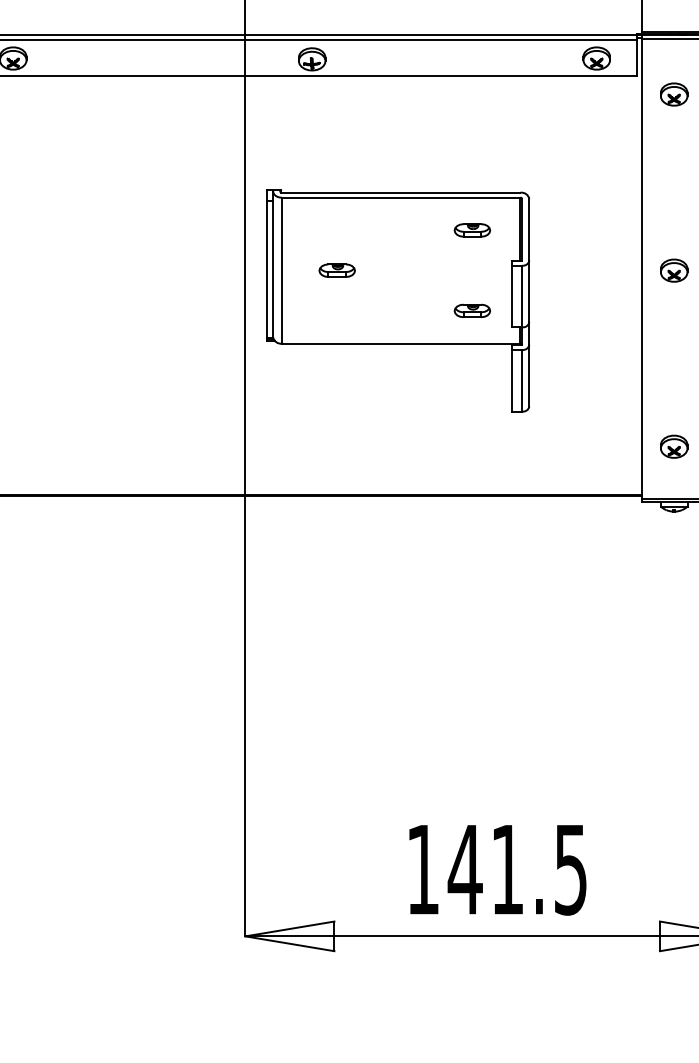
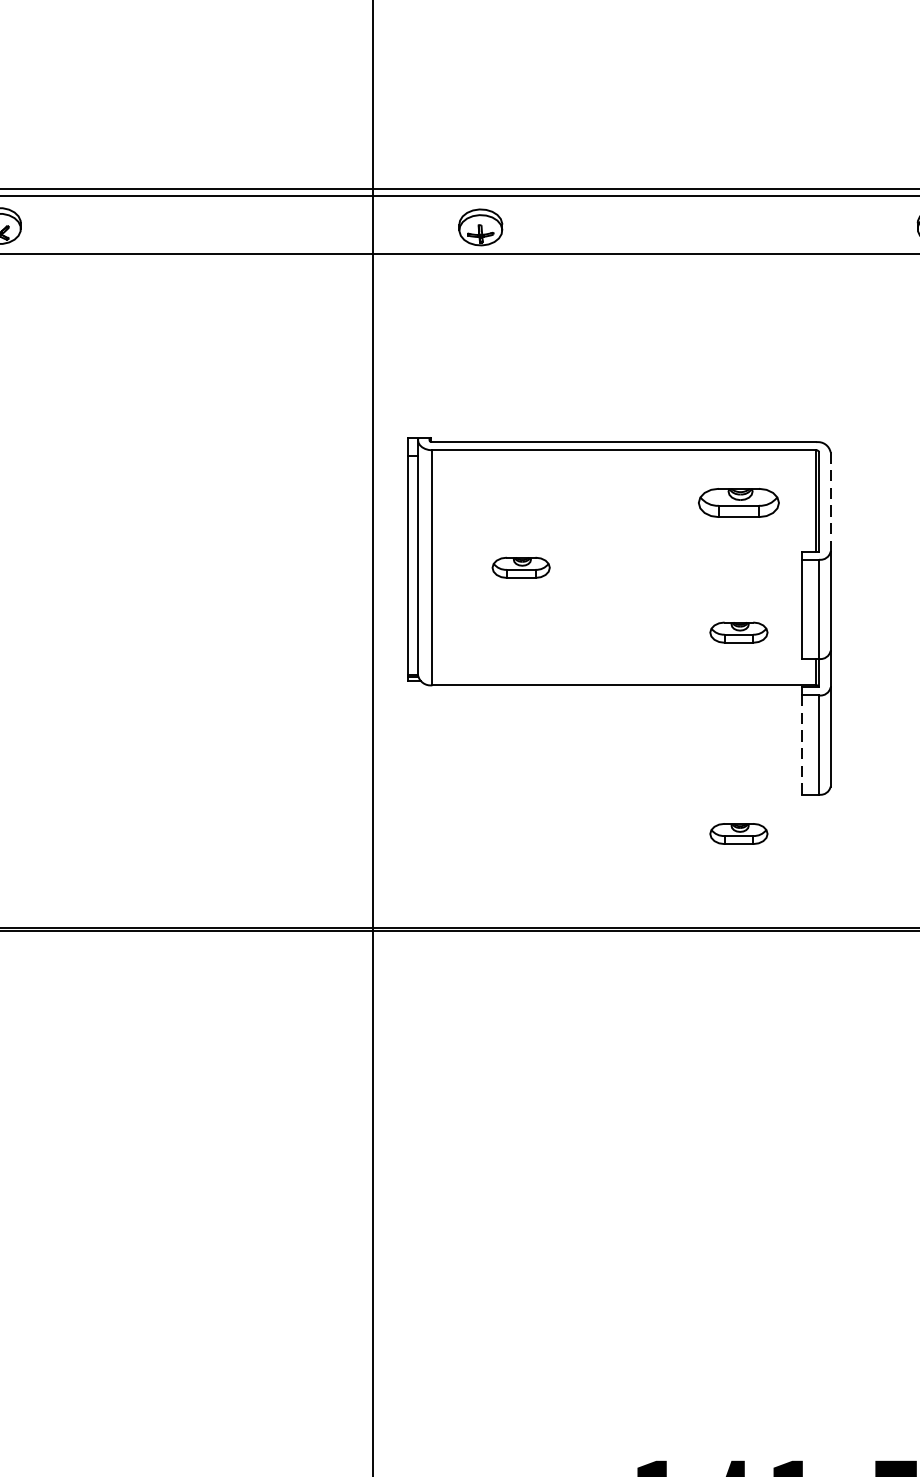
line: (529, 229) -> (830, 501), solid -> dashed
part: (472, 230) -> (739, 503), size x1.4
line: (511, 380) -> (801, 744), solid -> dashed
part: (471, 435) -> (737, 833), added

